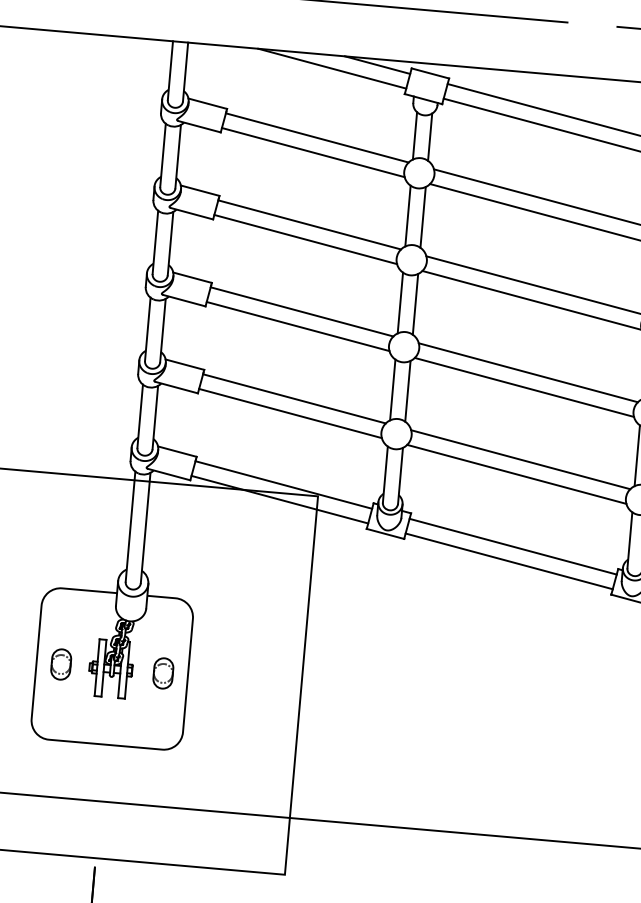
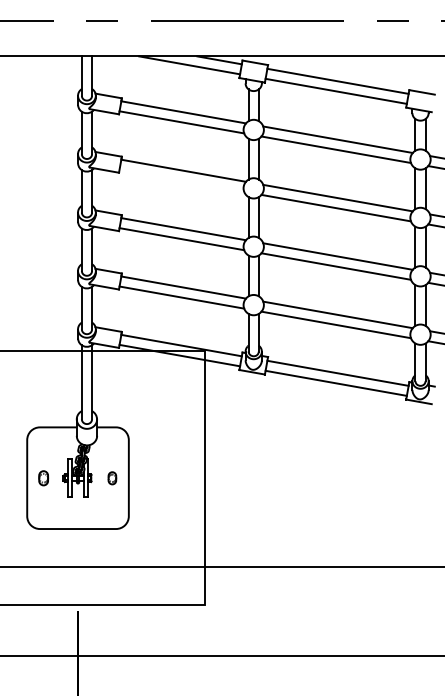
line: (305, 239) -> (181, 180), removed
part: (60, 664) -> (43, 478), size x0.7
part: (163, 673) -> (112, 478), size x0.6

